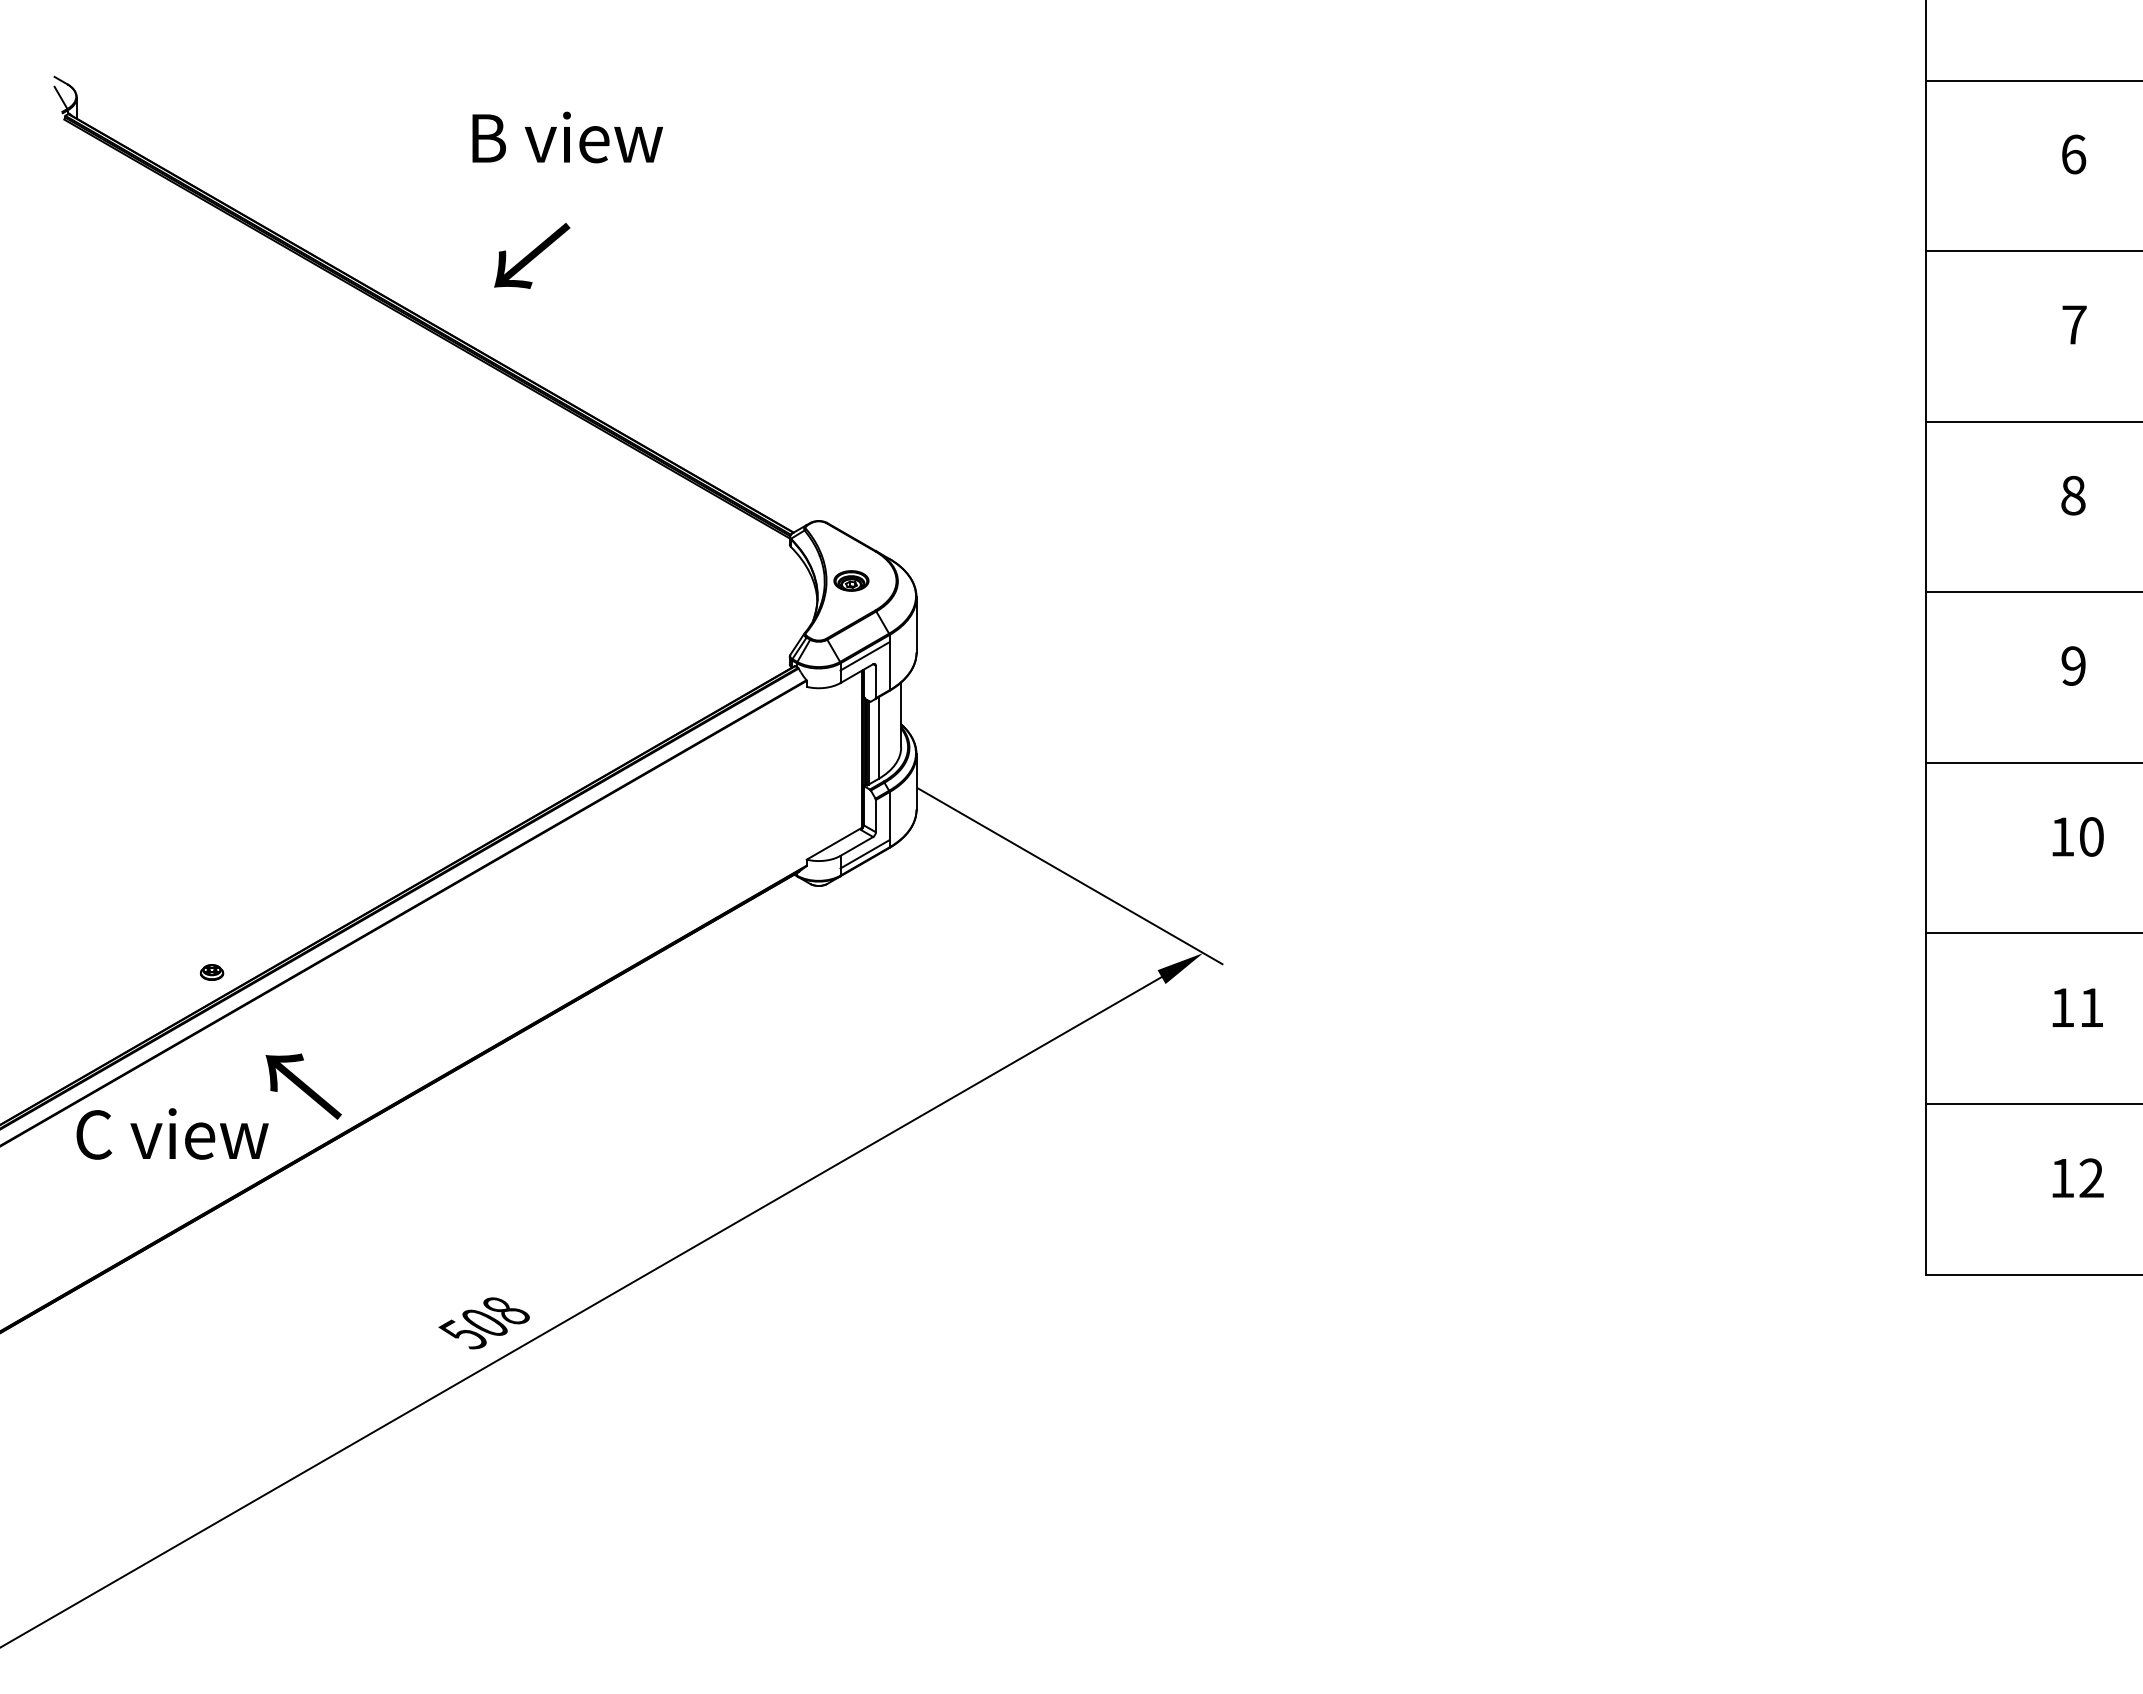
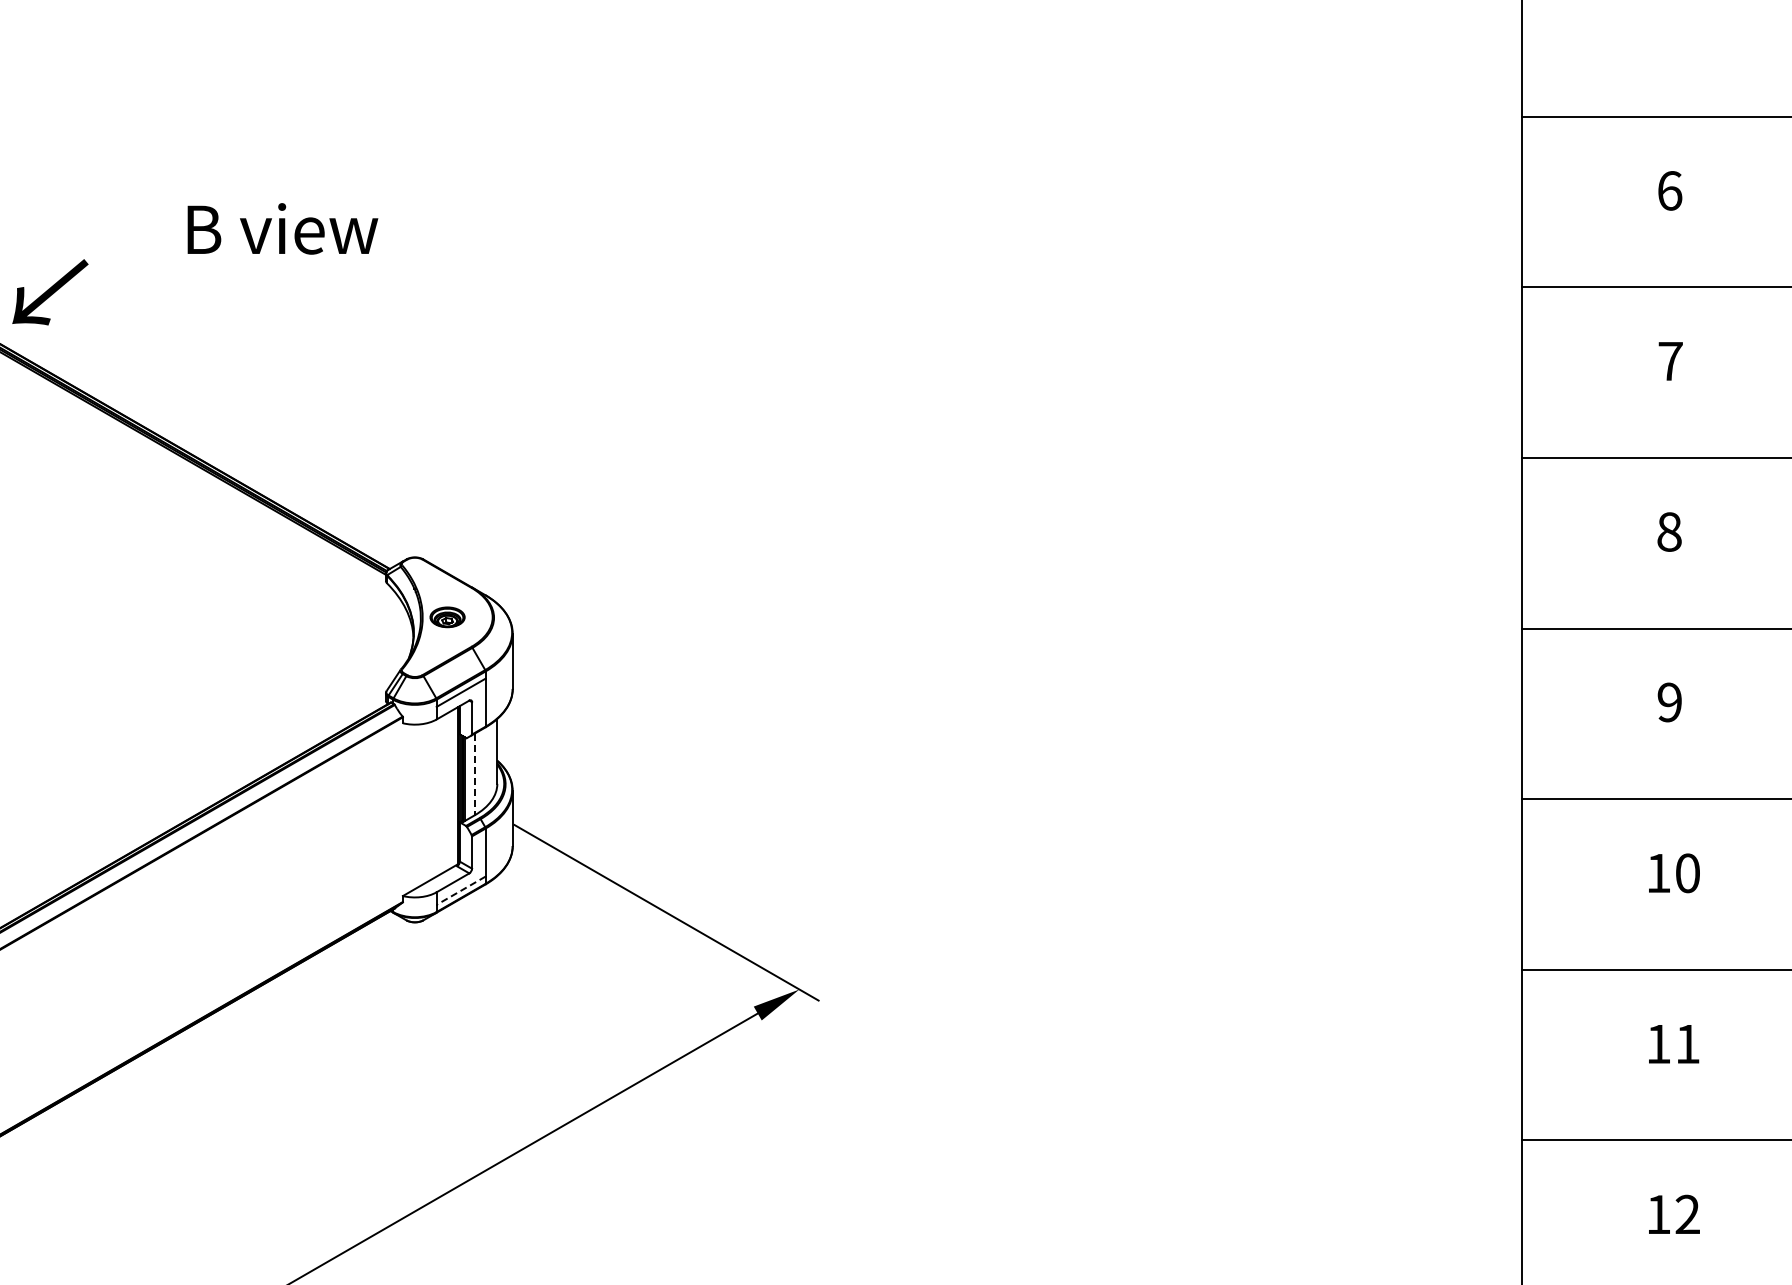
text: (567, 137) -> (282, 228), moved
text: (532, 255) -> (50, 291), moved
line: (878, 738) -> (474, 774), solid -> dashed
line: (864, 854) -> (460, 890), solid -> dashed

